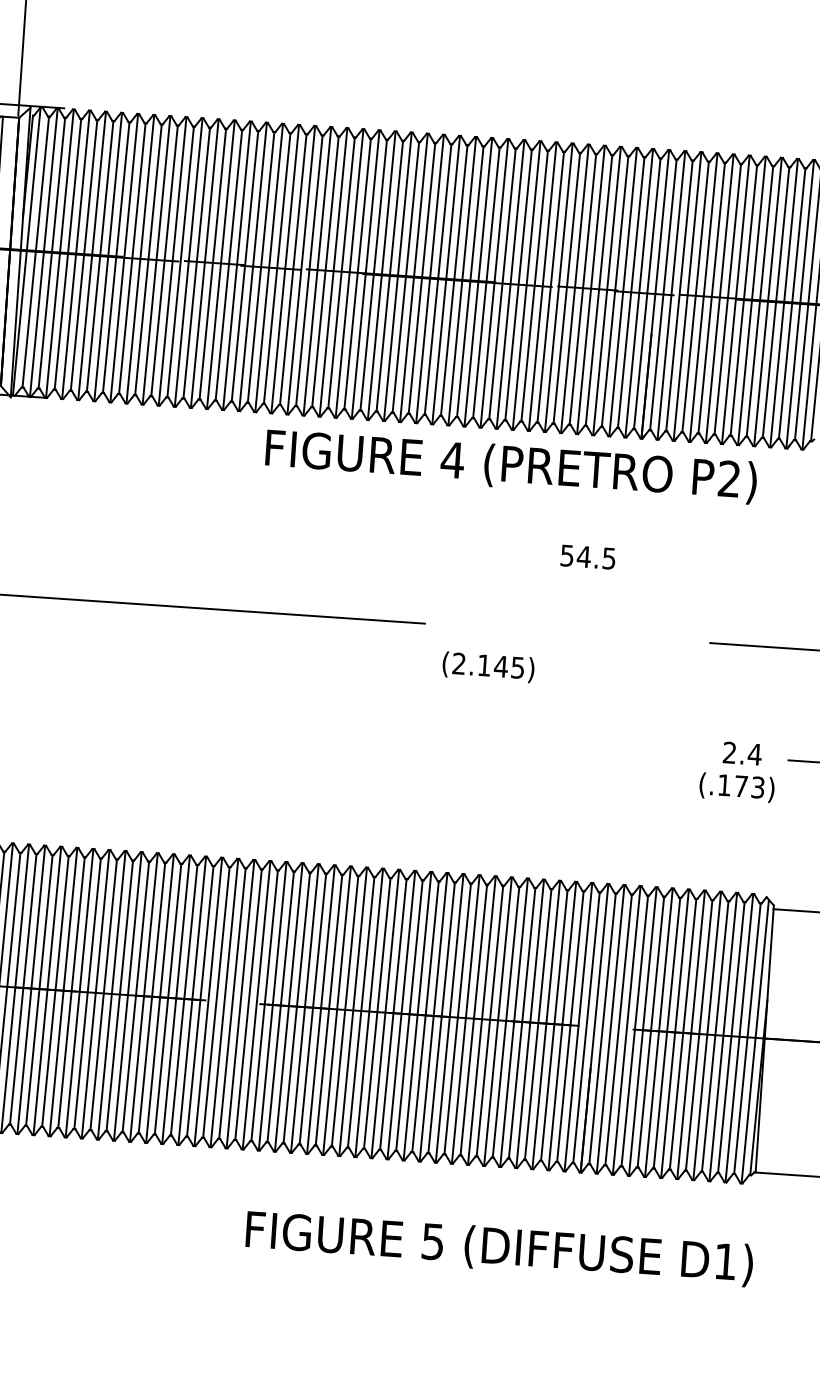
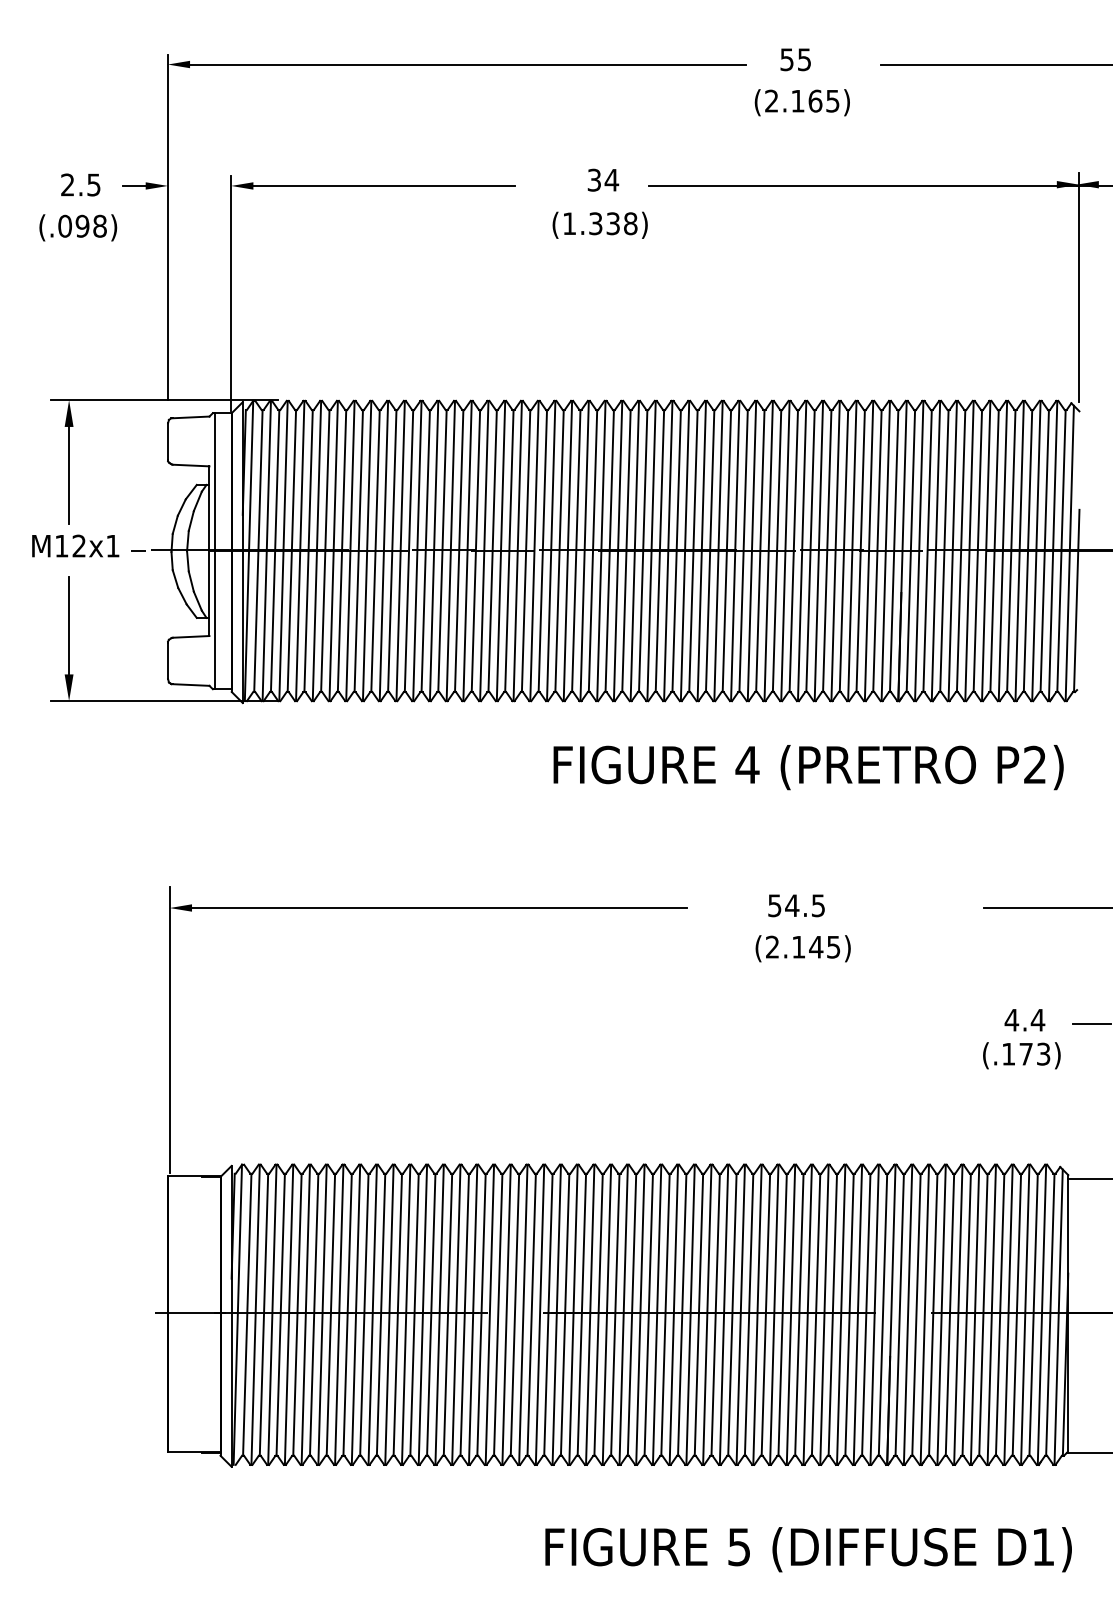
text: (511, 466) -> (808, 767), moved
text: (588, 556) -> (796, 905), moved
text: (487, 667) -> (802, 948), moved
text: (729, 752) -> (1011, 1019), 2.4 -> 4.4

